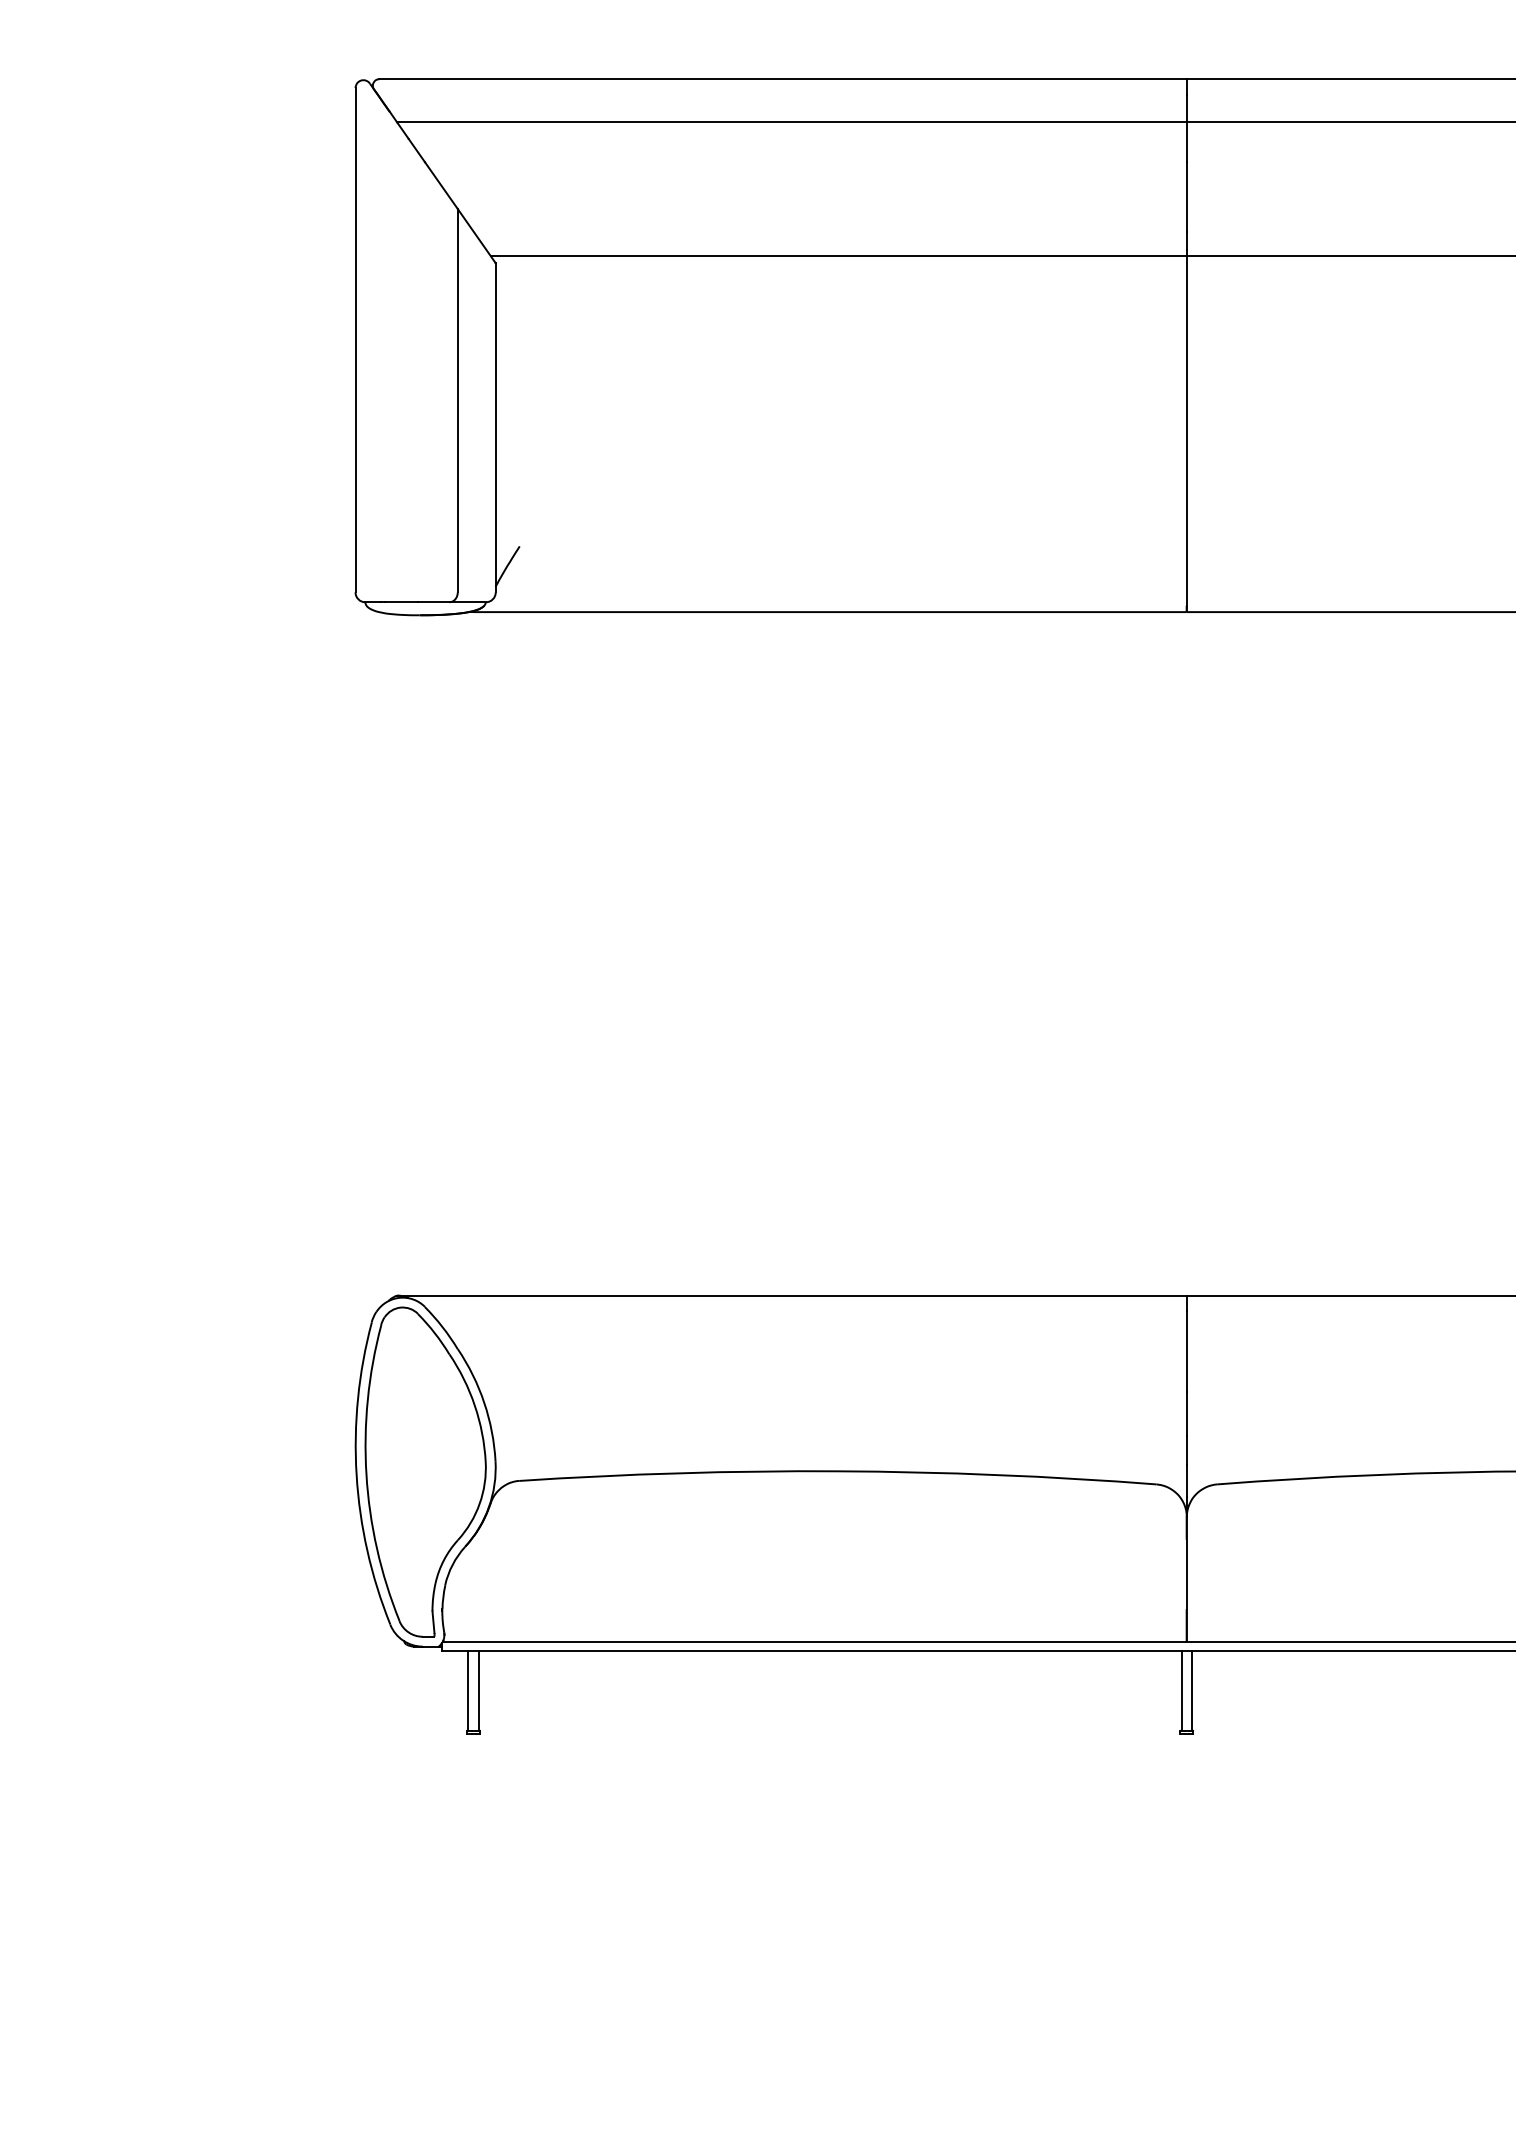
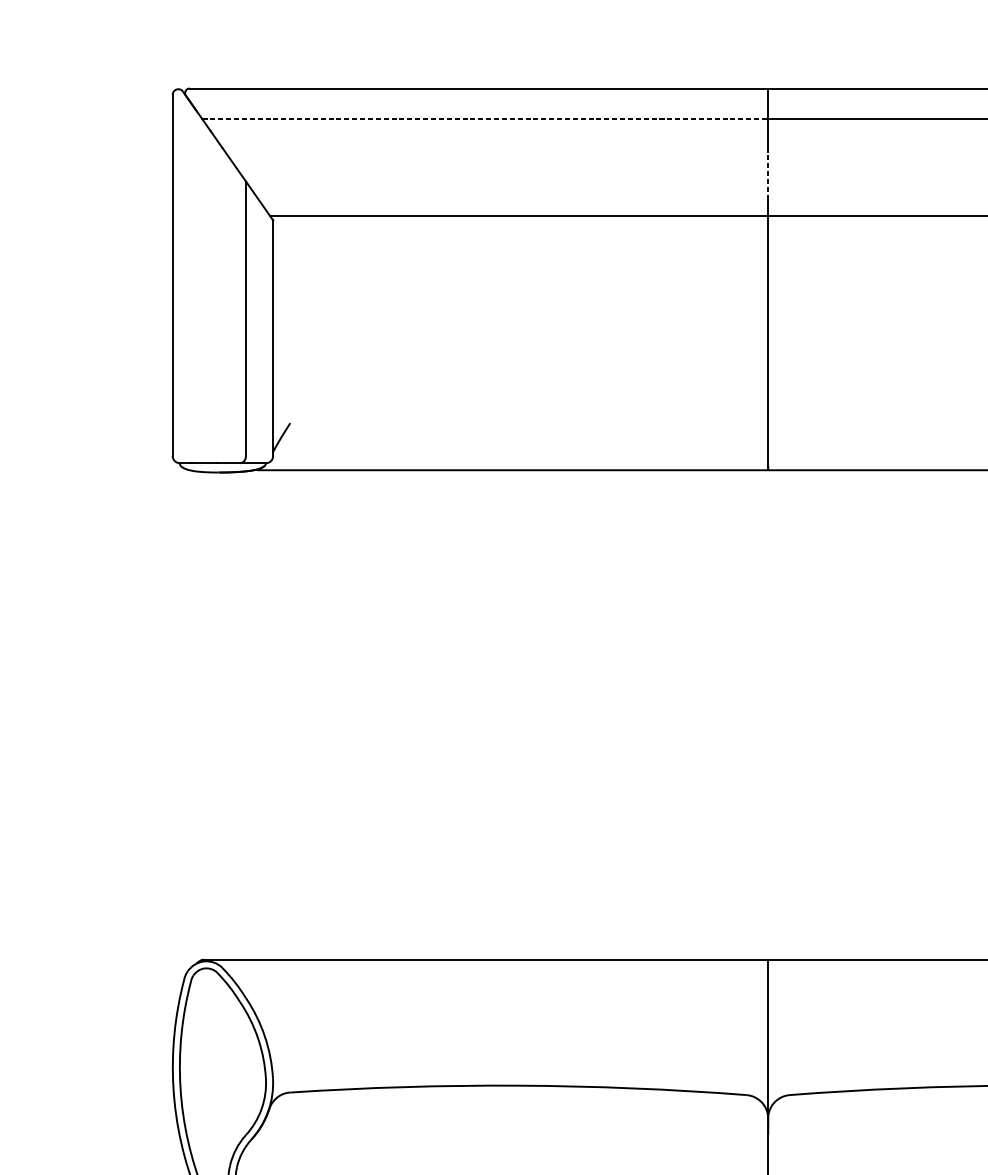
line: (791, 122) -> (484, 119), solid -> dashed
line: (1186, 197) -> (767, 173), solid -> dashed

